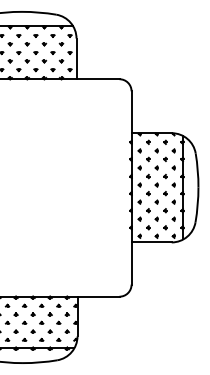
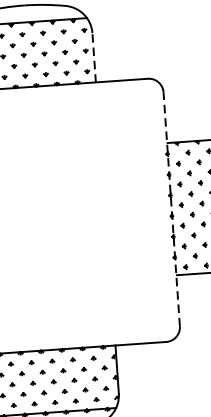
line: (76, 58) -> (94, 57), solid -> dashed
line: (131, 187) -> (171, 208), solid -> dashed

